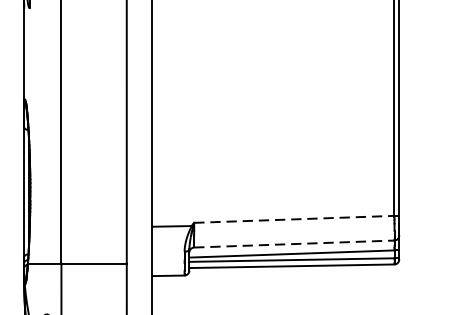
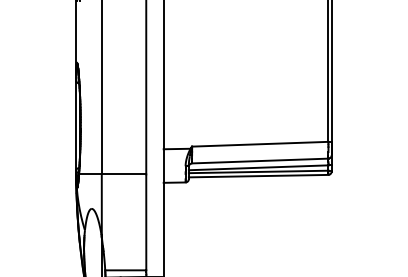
line: (294, 219) -> (260, 144), dashed -> solid
line: (294, 244) -> (260, 161), dashed -> solid

